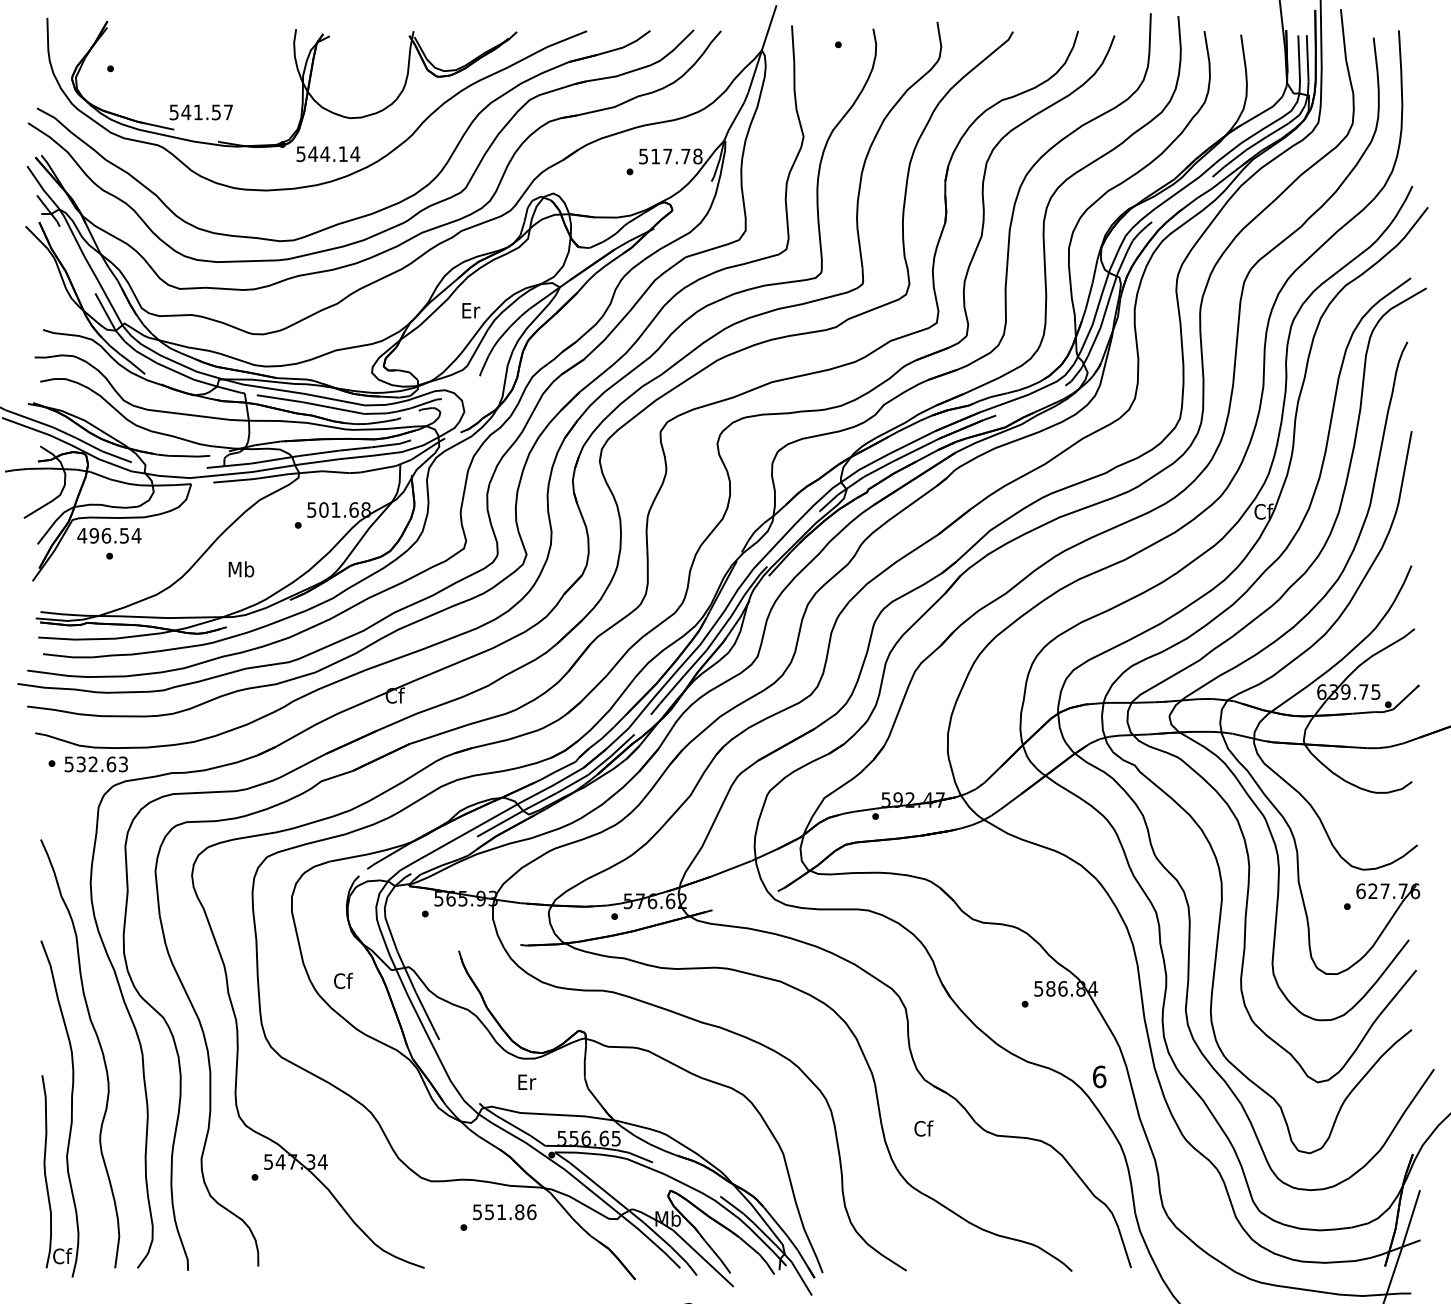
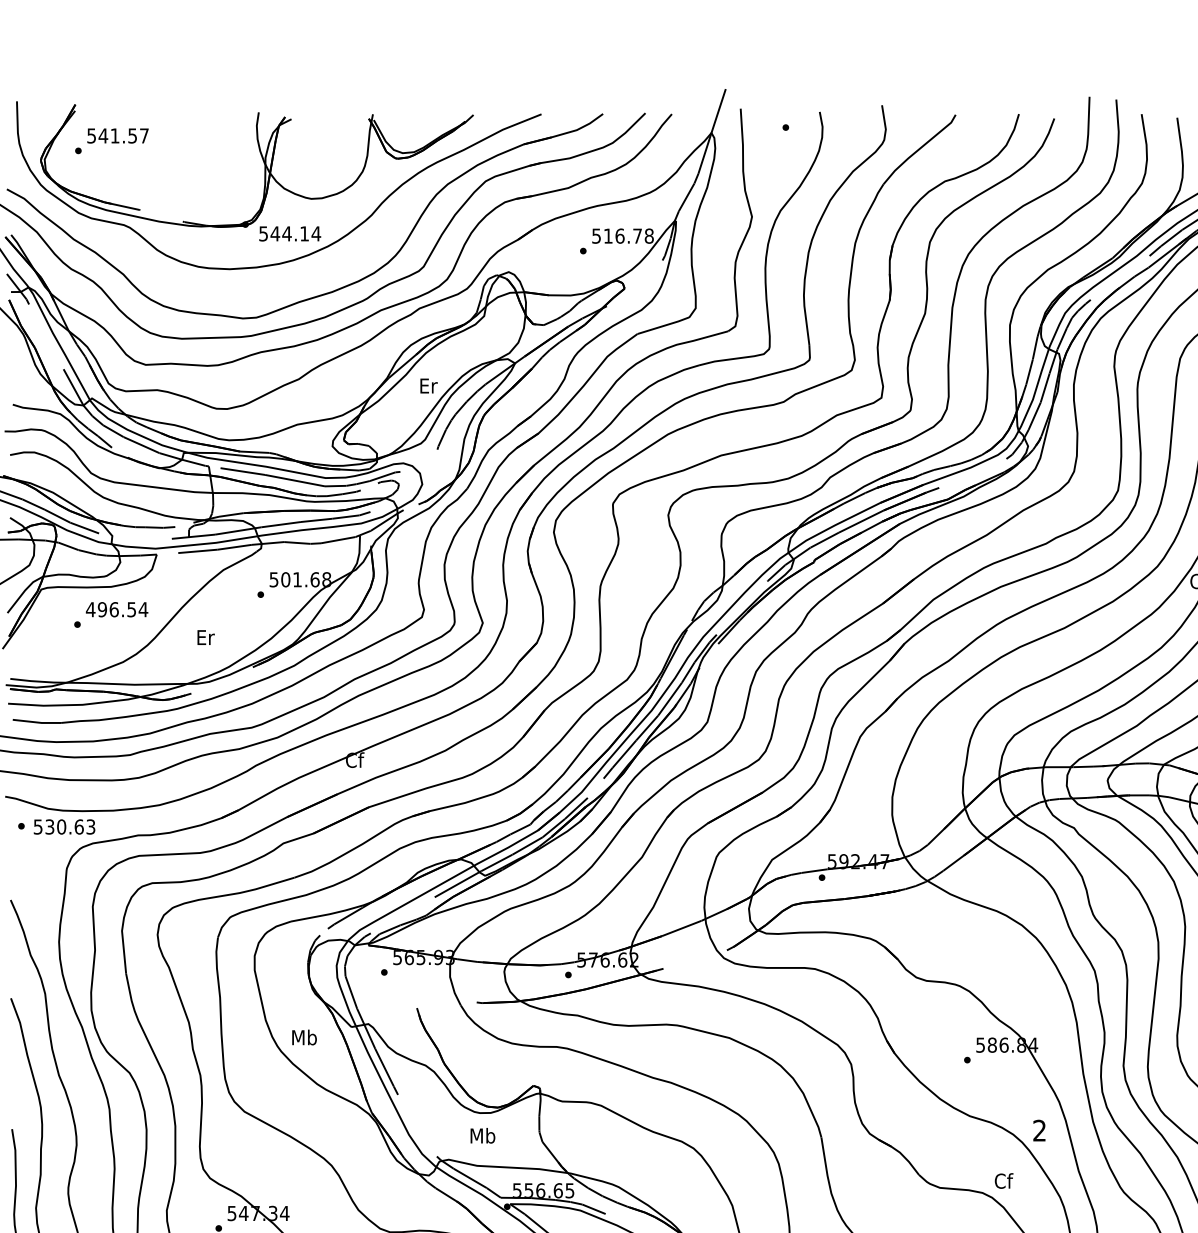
text: (200, 112) -> (117, 136), moved
text: (667, 156) -> (619, 236), 517.78 -> 516.78
text: (109, 535) -> (117, 609), moved
text: (241, 569) -> (205, 637), Mb -> Er
text: (93, 764) -> (61, 827), 532.63 -> 530.63
text: (342, 980) -> (303, 1037), Cf -> Mb
text: (1099, 1076) -> (1039, 1130), 6 -> 2
text: (526, 1082) -> (482, 1136), Er -> Mb
text: (923, 1128) -> (1003, 1180), moved

